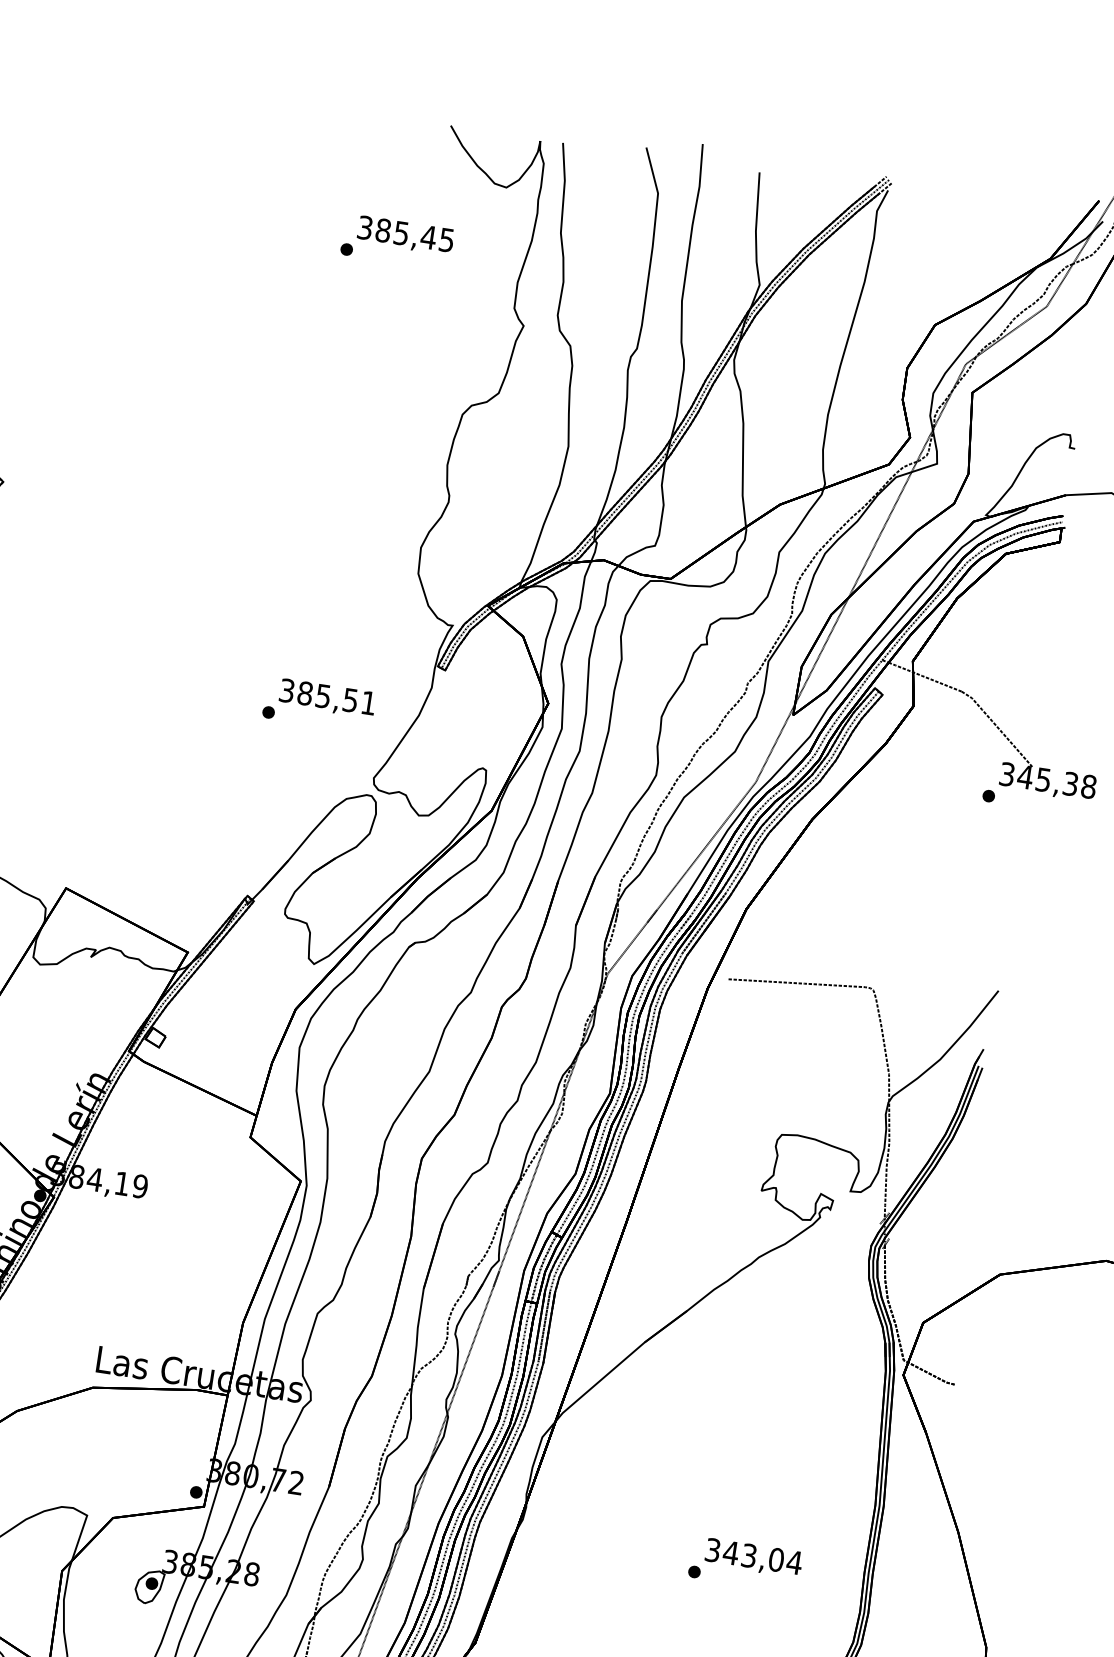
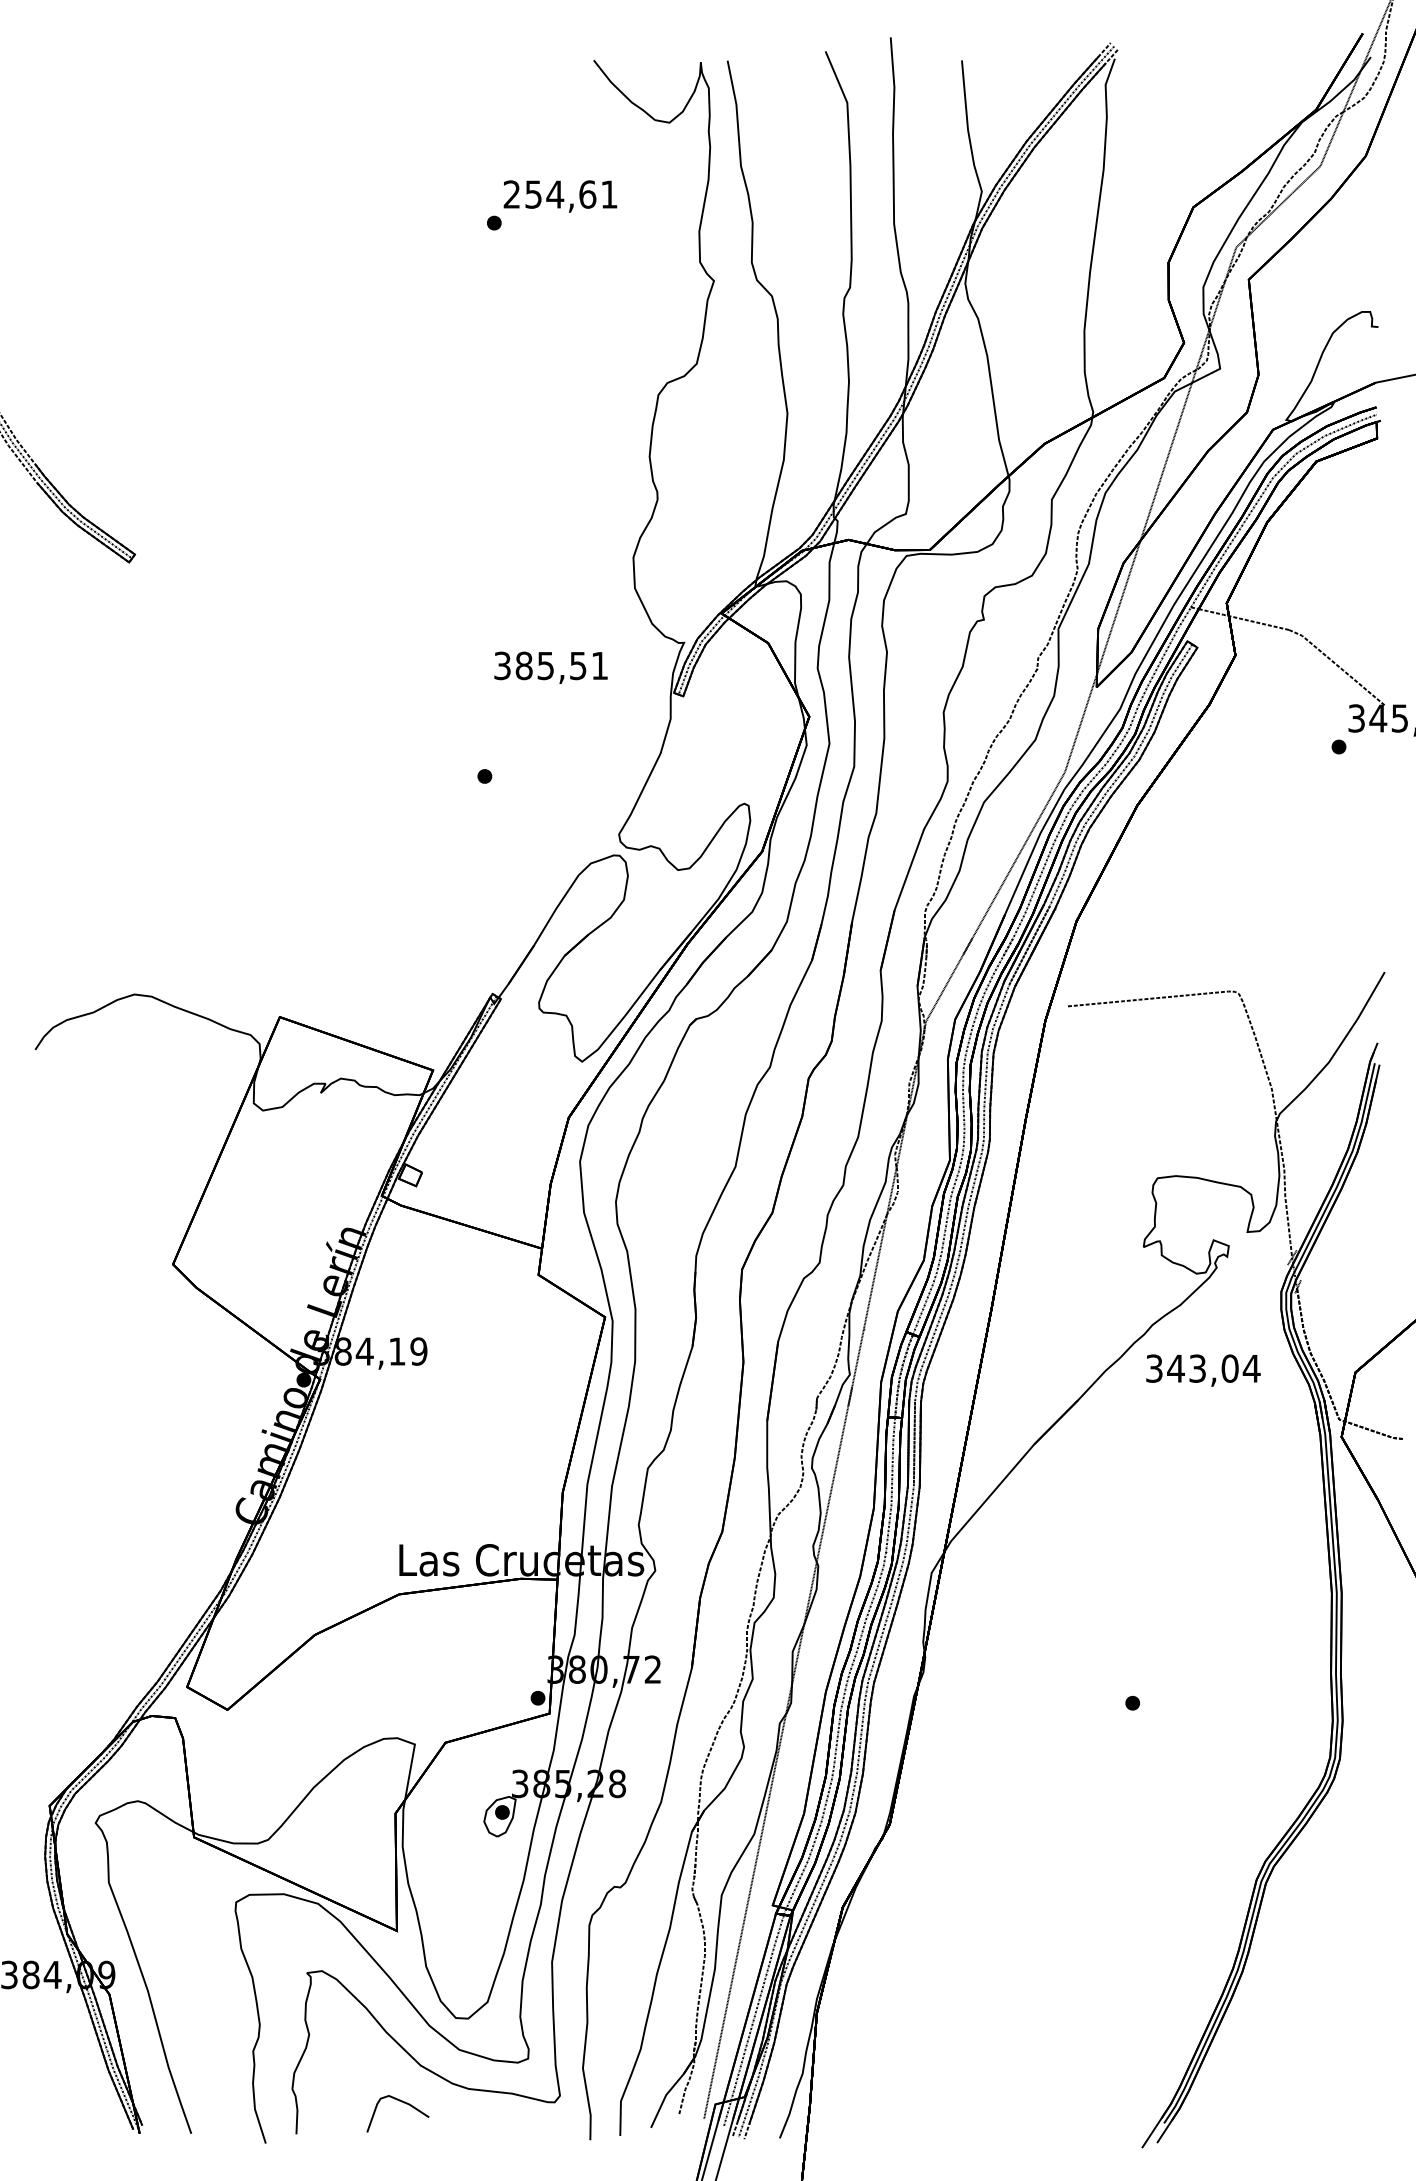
text: (405, 233) -> (560, 194), 385,45 -> 254,61
text: (327, 698) -> (550, 667), moved
text: (753, 1558) -> (1203, 1370), moved

